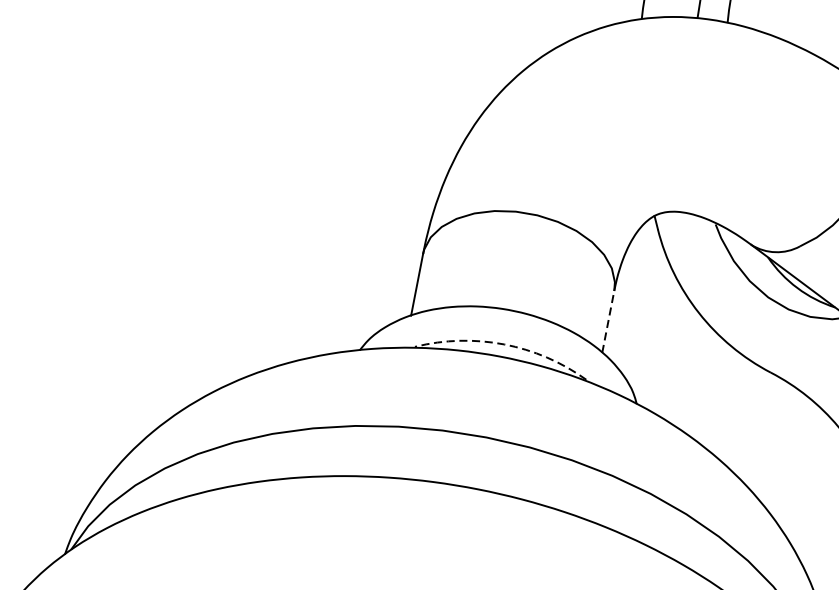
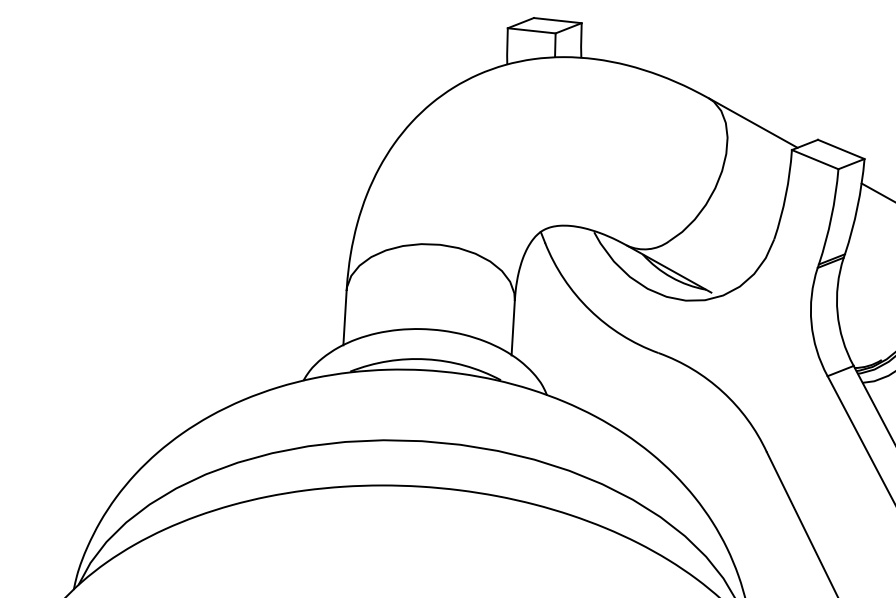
line: (608, 321) -> (513, 327), dashed -> solid
arc: (504, 344) -> (426, 359), dashed -> solid

